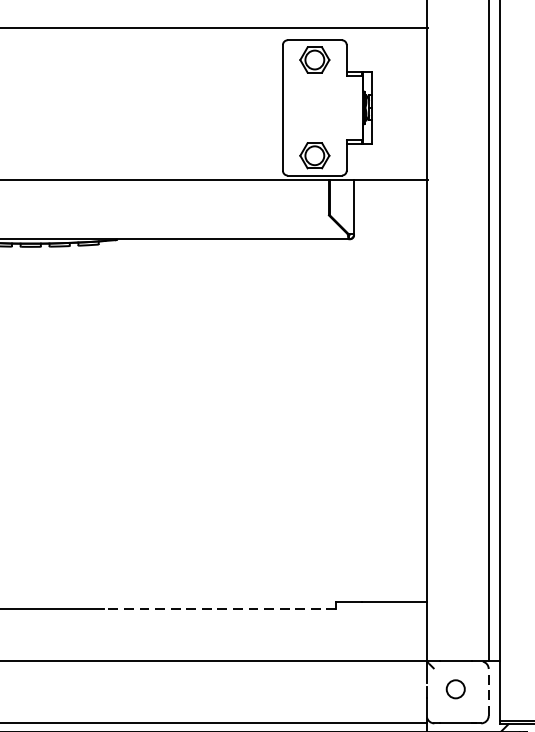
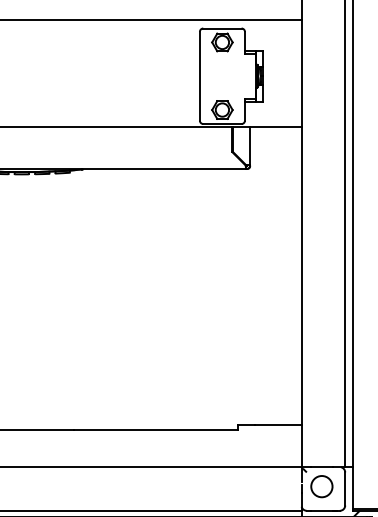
line: (220, 609) -> (155, 430), dashed -> solid
circle: (455, 688) -> (321, 486), size x1.67
line: (489, 691) -> (345, 488), dashed -> solid

